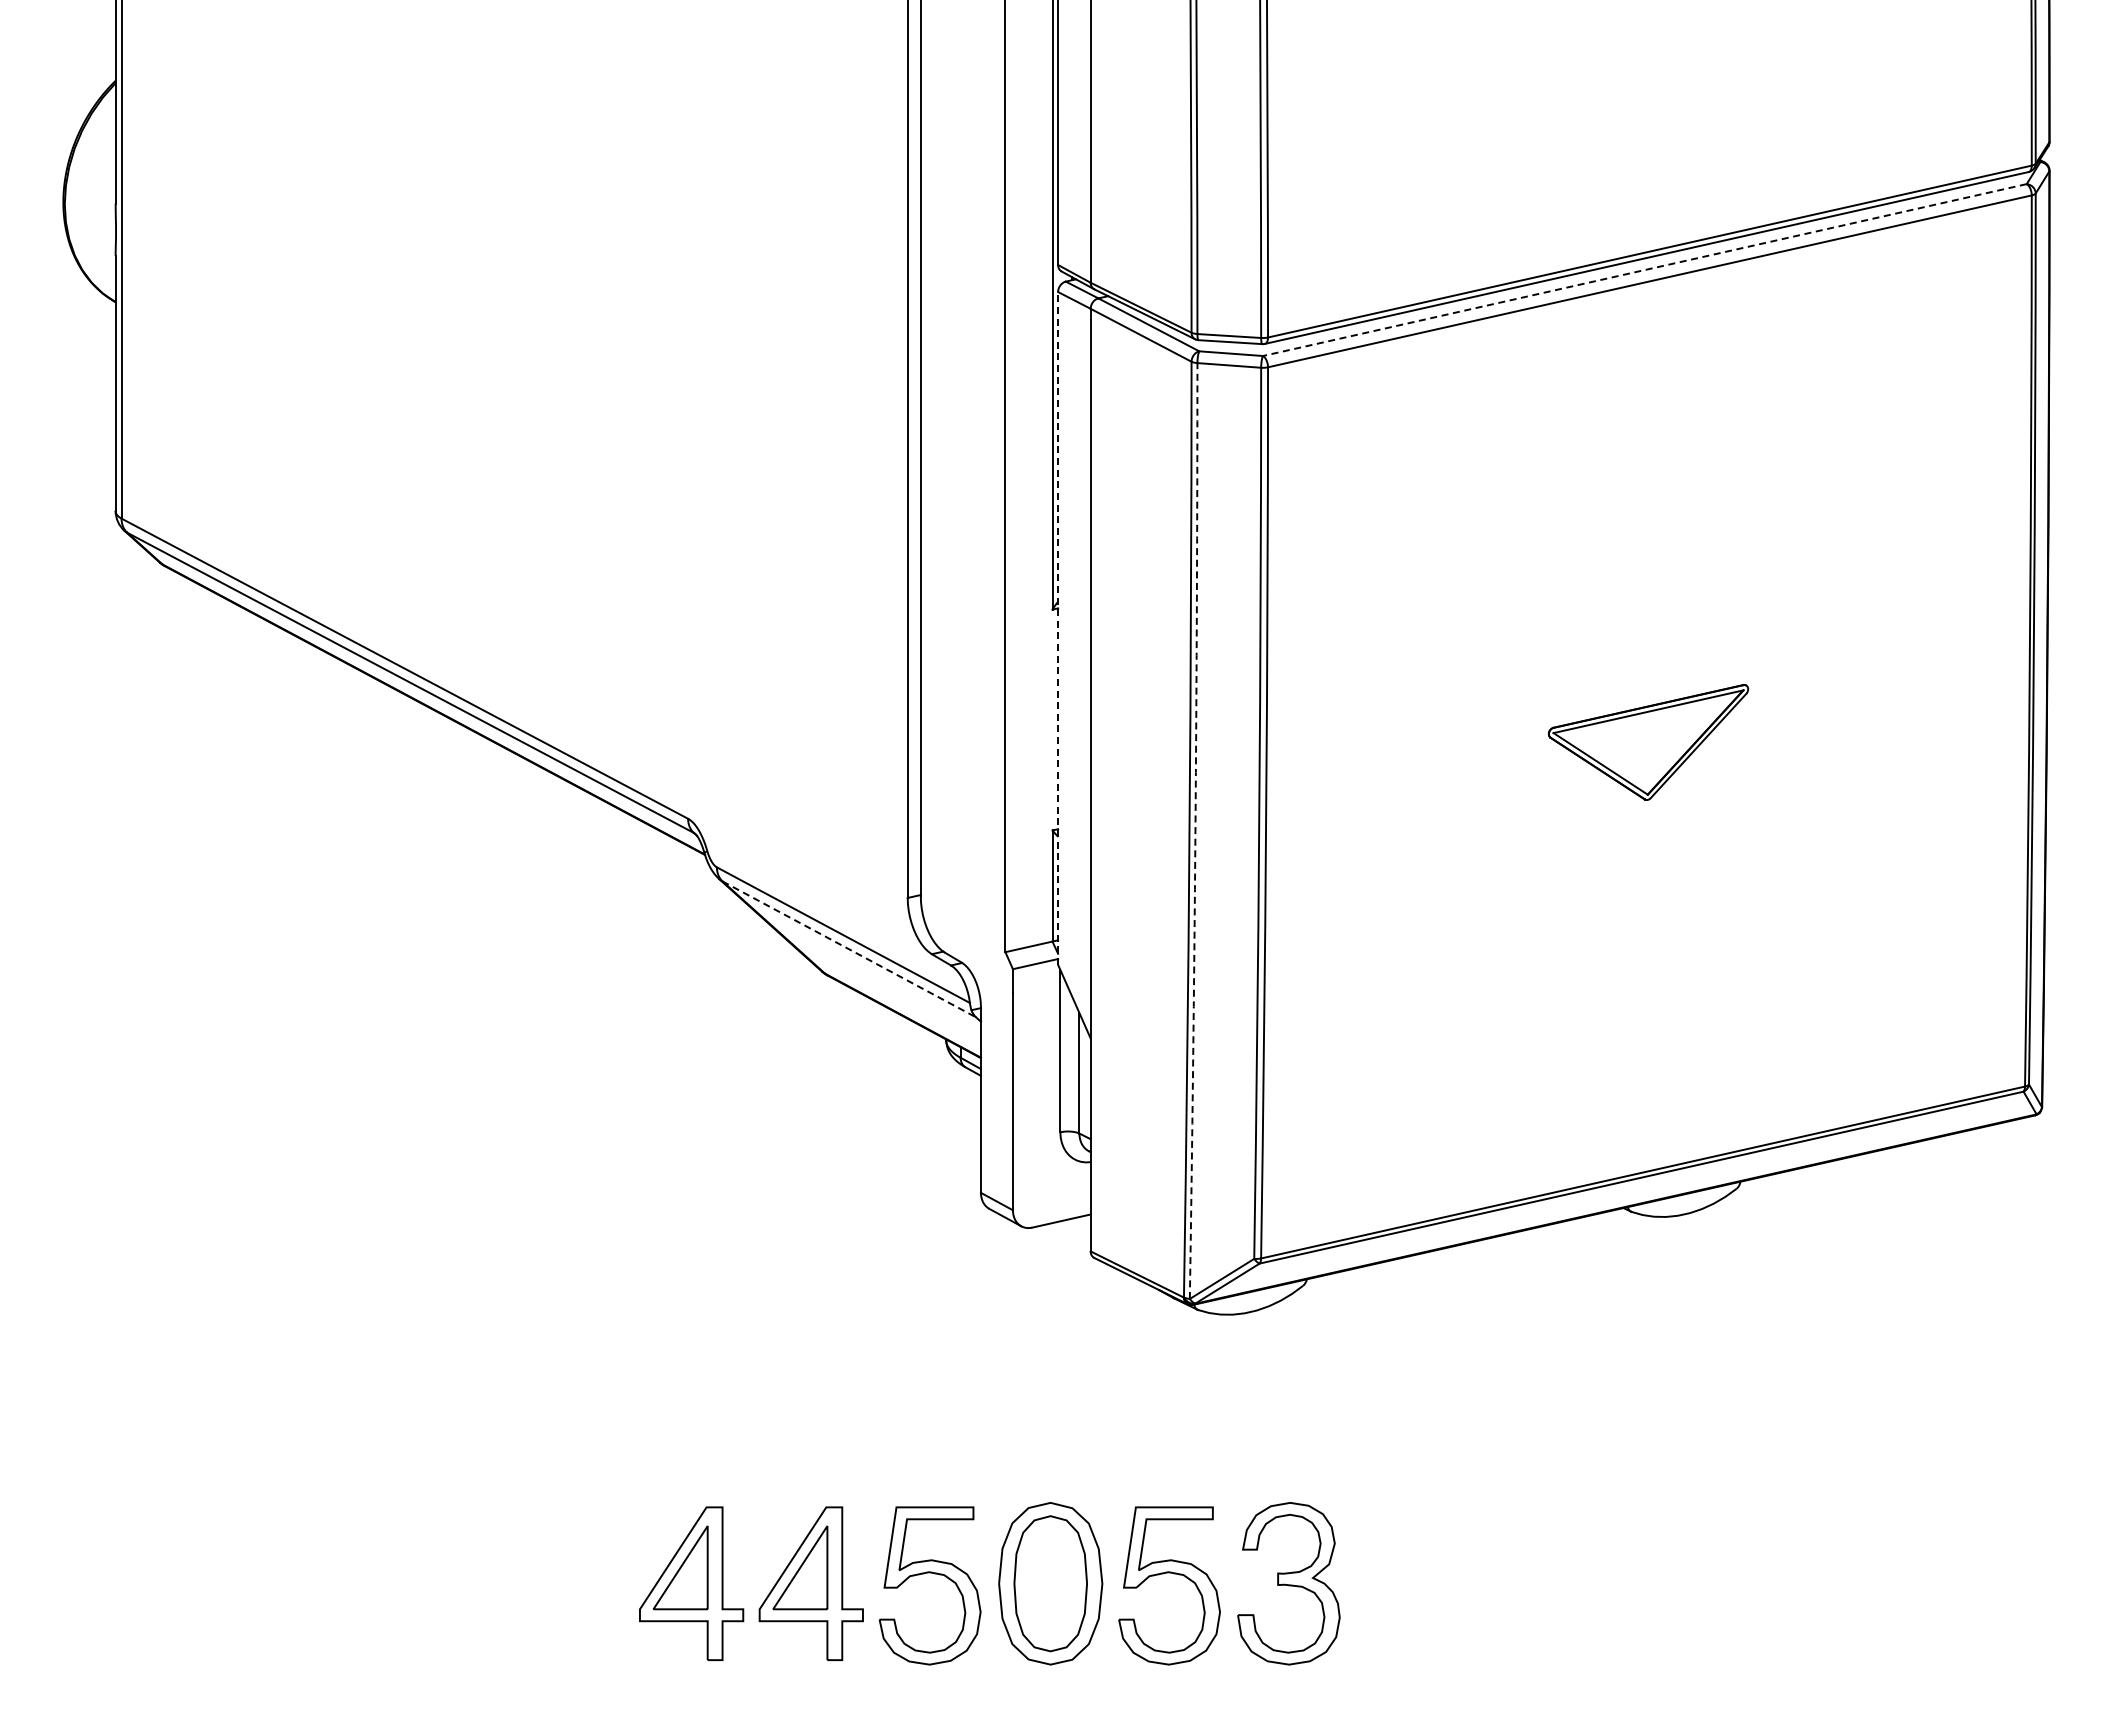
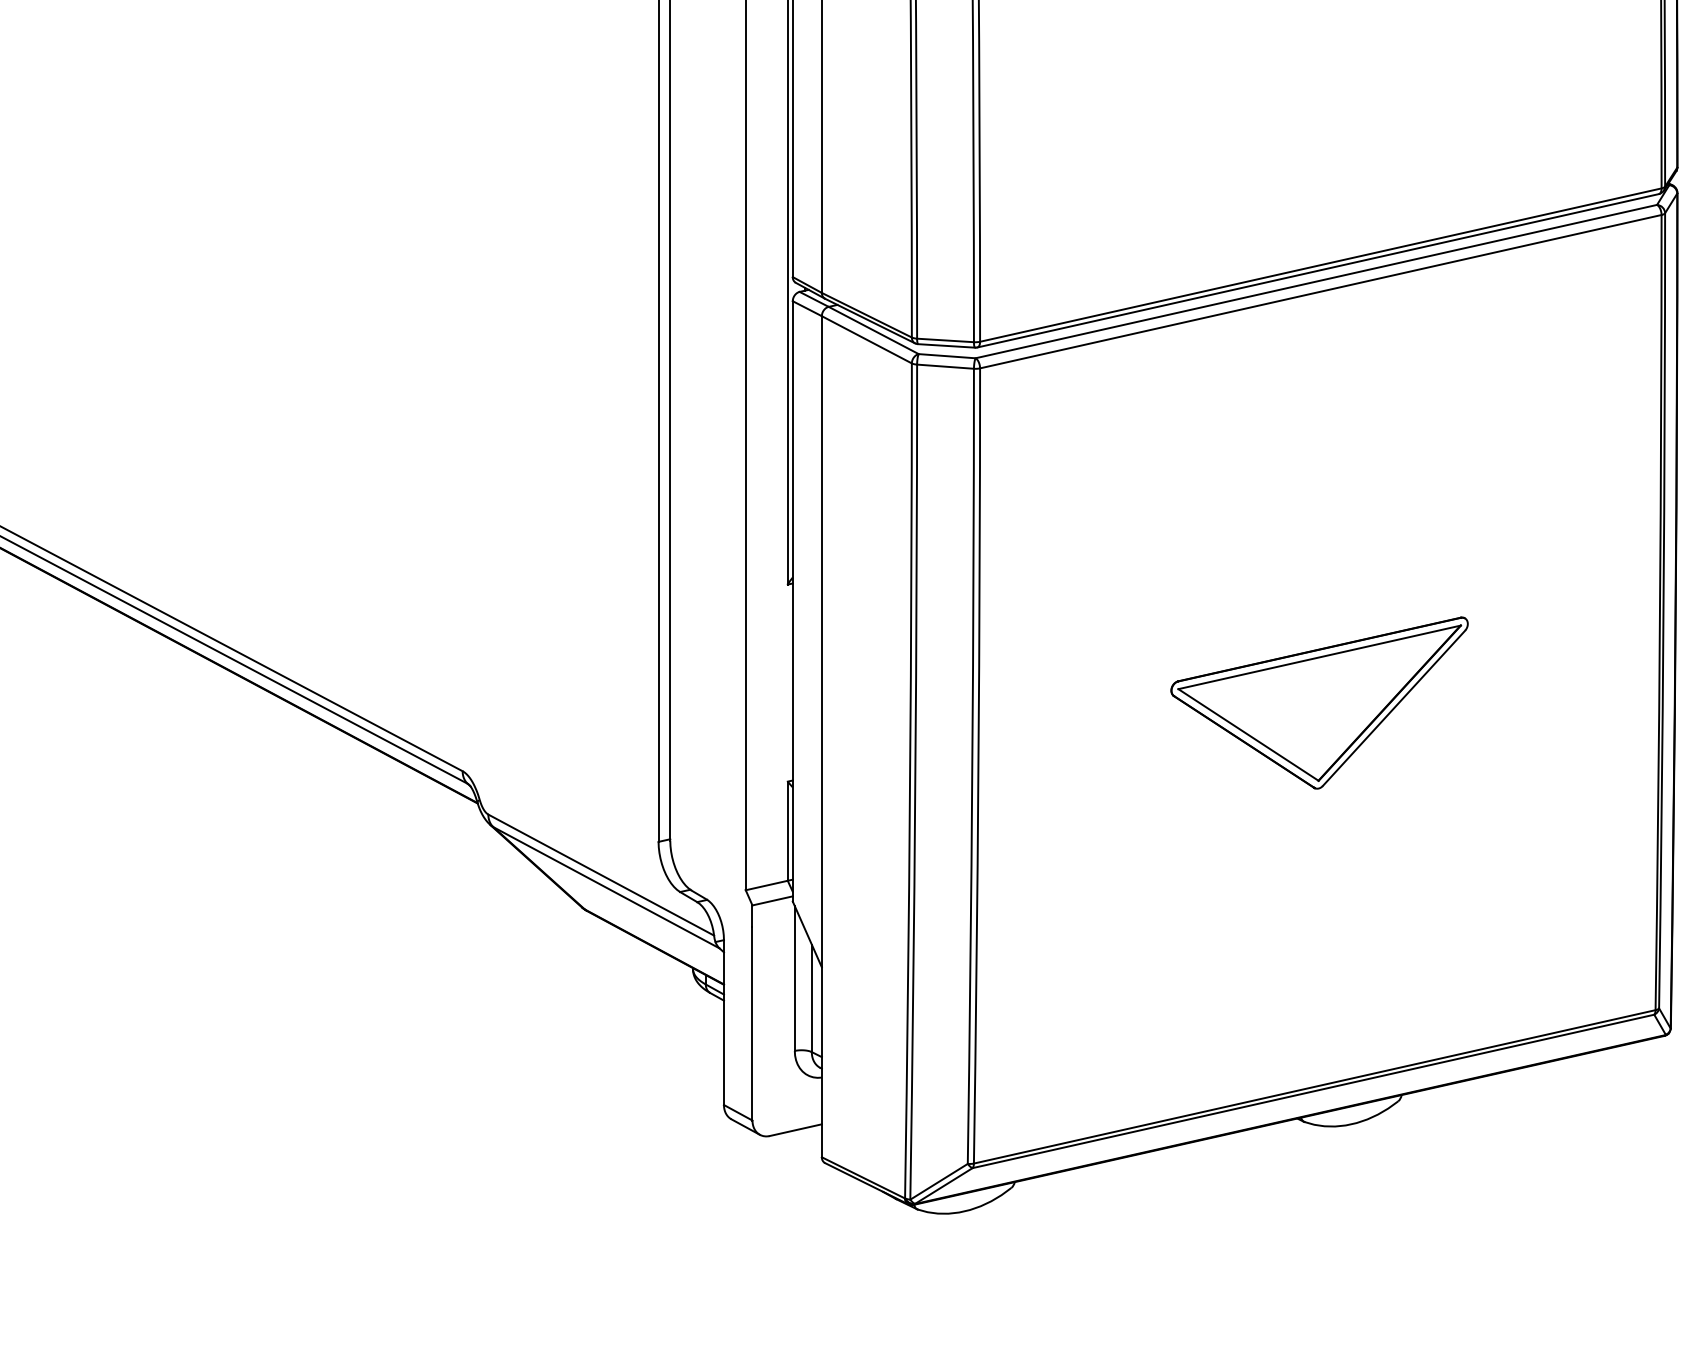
line: (1644, 270) -> (1316, 281), dashed -> solid
line: (1058, 627) -> (793, 600), dashed -> solid
part: (1648, 742) -> (1319, 703), size x1.67
arc: (1195, 831) -> (915, 782), dashed -> solid
line: (849, 949) -> (606, 887), dashed -> solid

